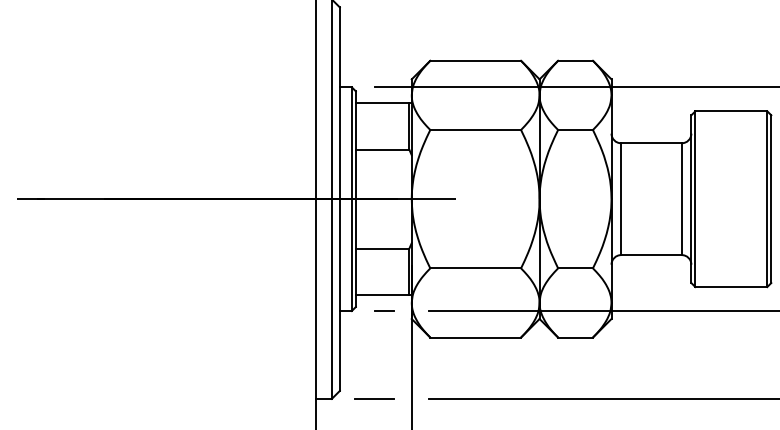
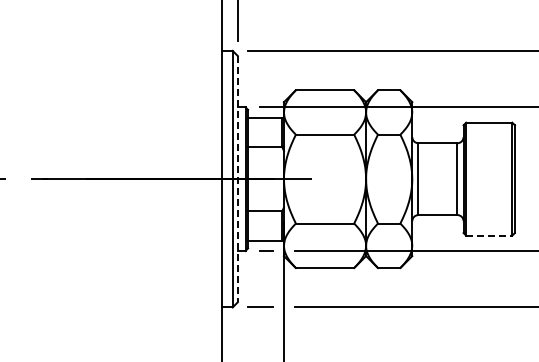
line: (339, 199) -> (237, 179), solid -> dashed
line: (731, 286) -> (489, 235), solid -> dashed

